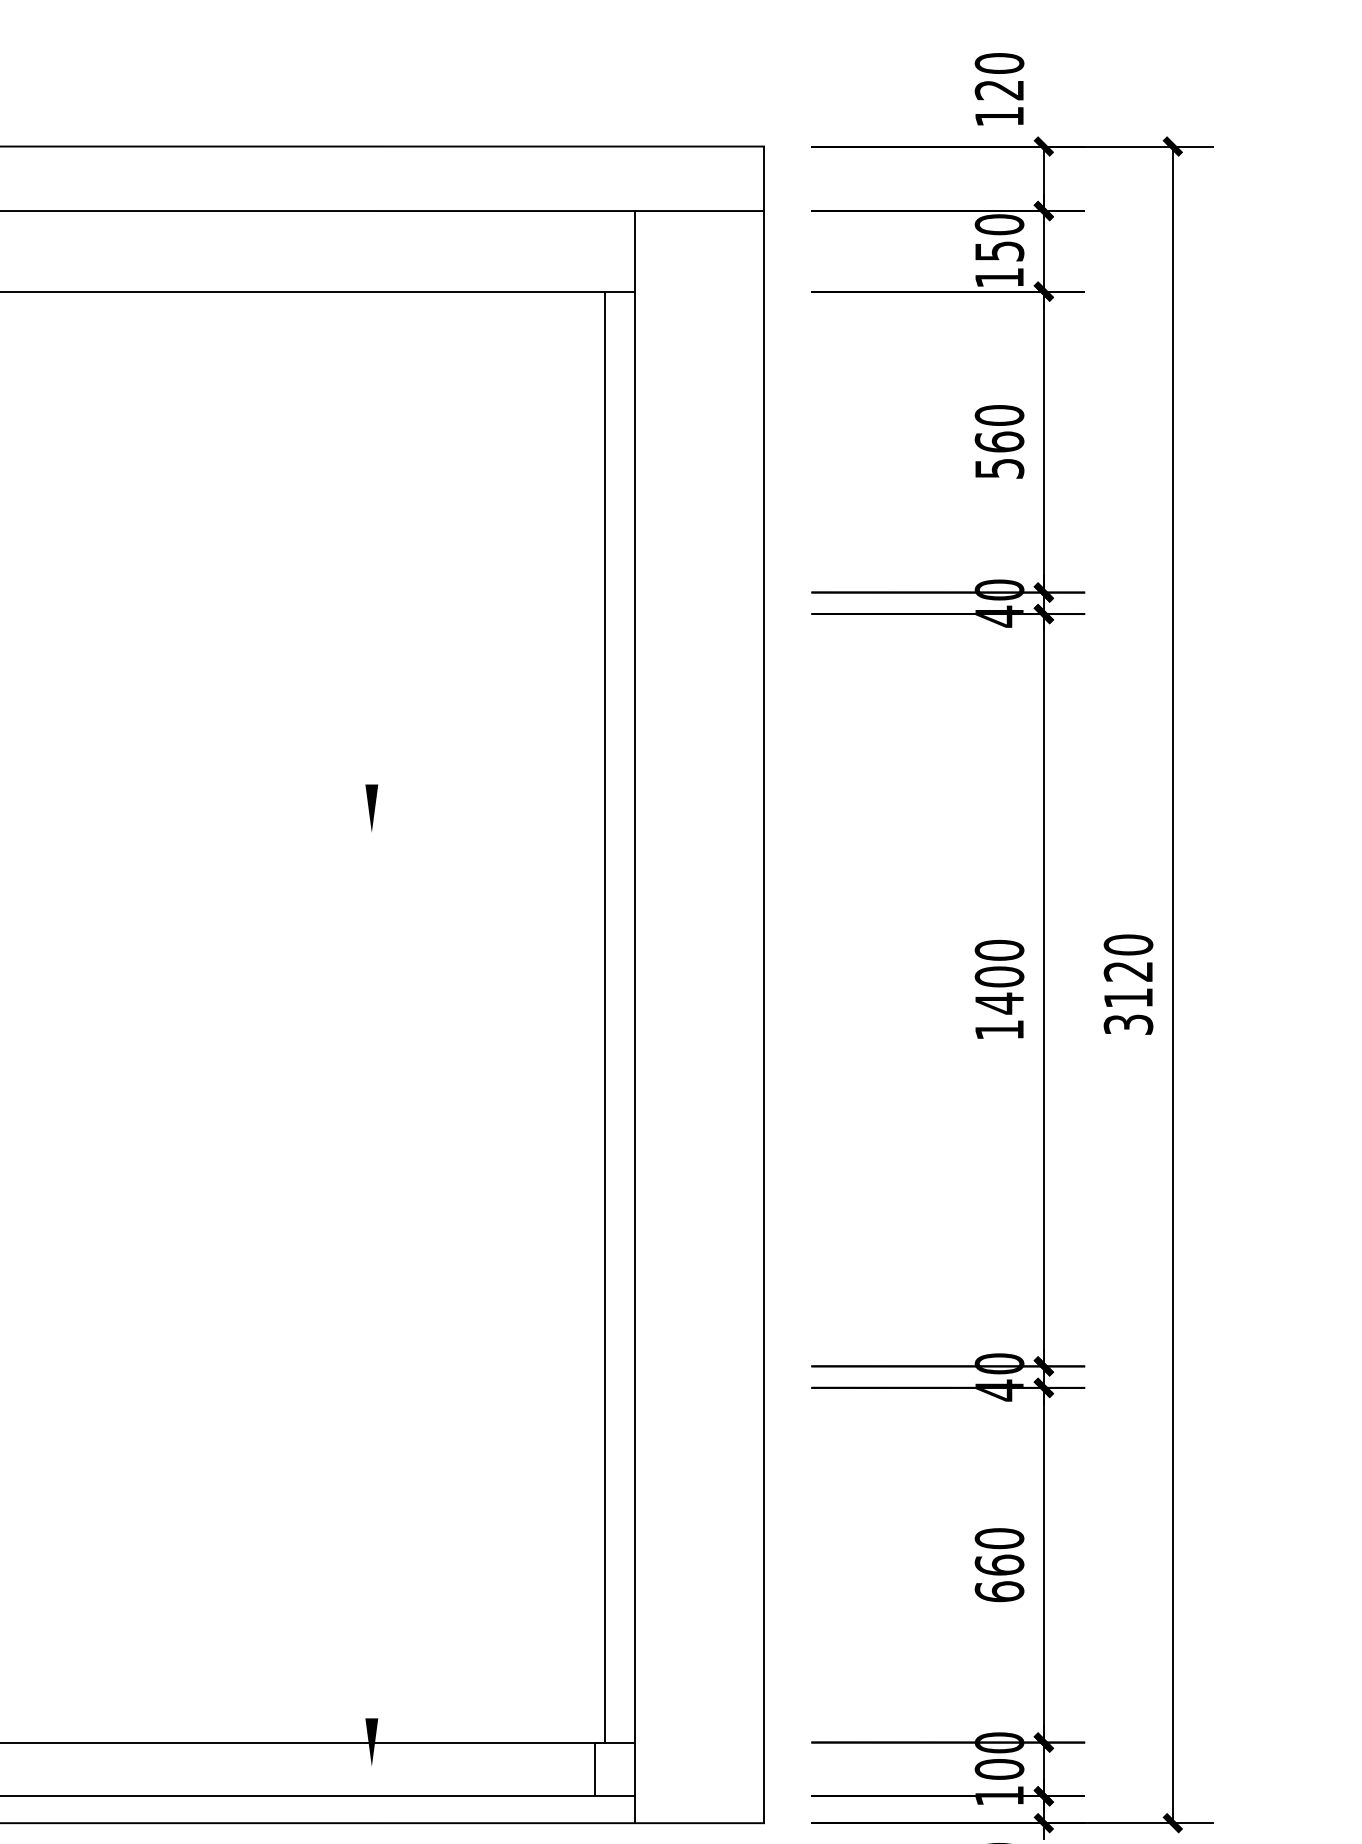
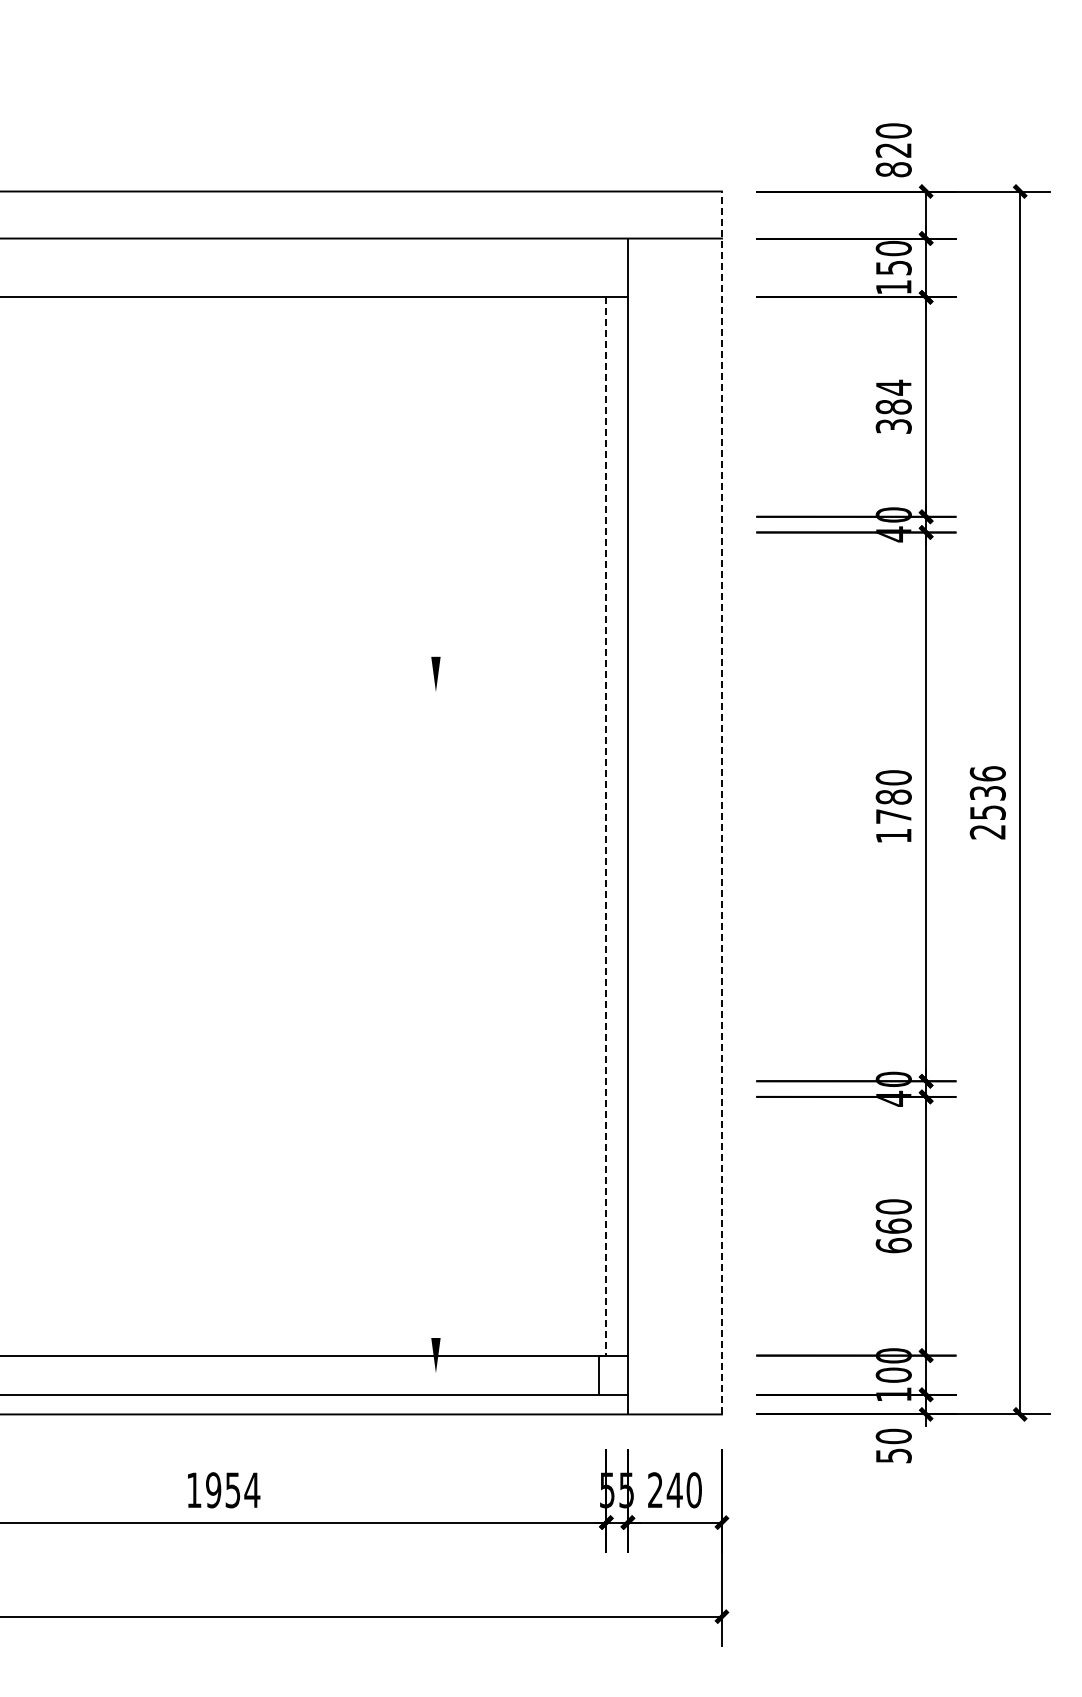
text: (999, 116) -> (893, 169), 120 -> 820
text: (999, 441) -> (893, 406), 560 -> 384
line: (763, 984) -> (721, 802), solid -> dashed
text: (1128, 984) -> (987, 802), 3120 -> 2536
text: (999, 989) -> (893, 806), 1400 -> 1780
line: (605, 1017) -> (606, 826), solid -> dashed

